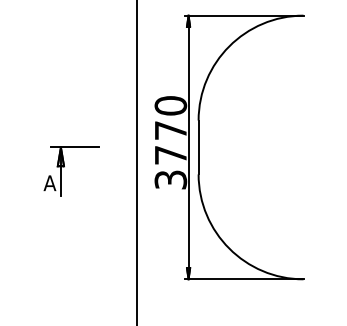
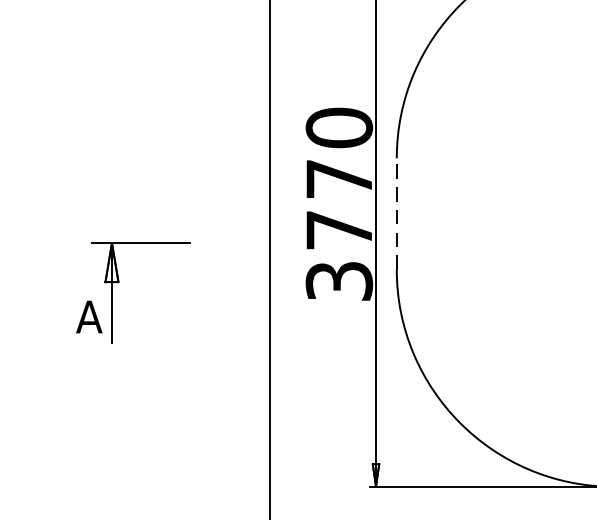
line: (198, 147) -> (396, 214), solid -> dashed
part: (64, 167) -> (119, 284), moved

